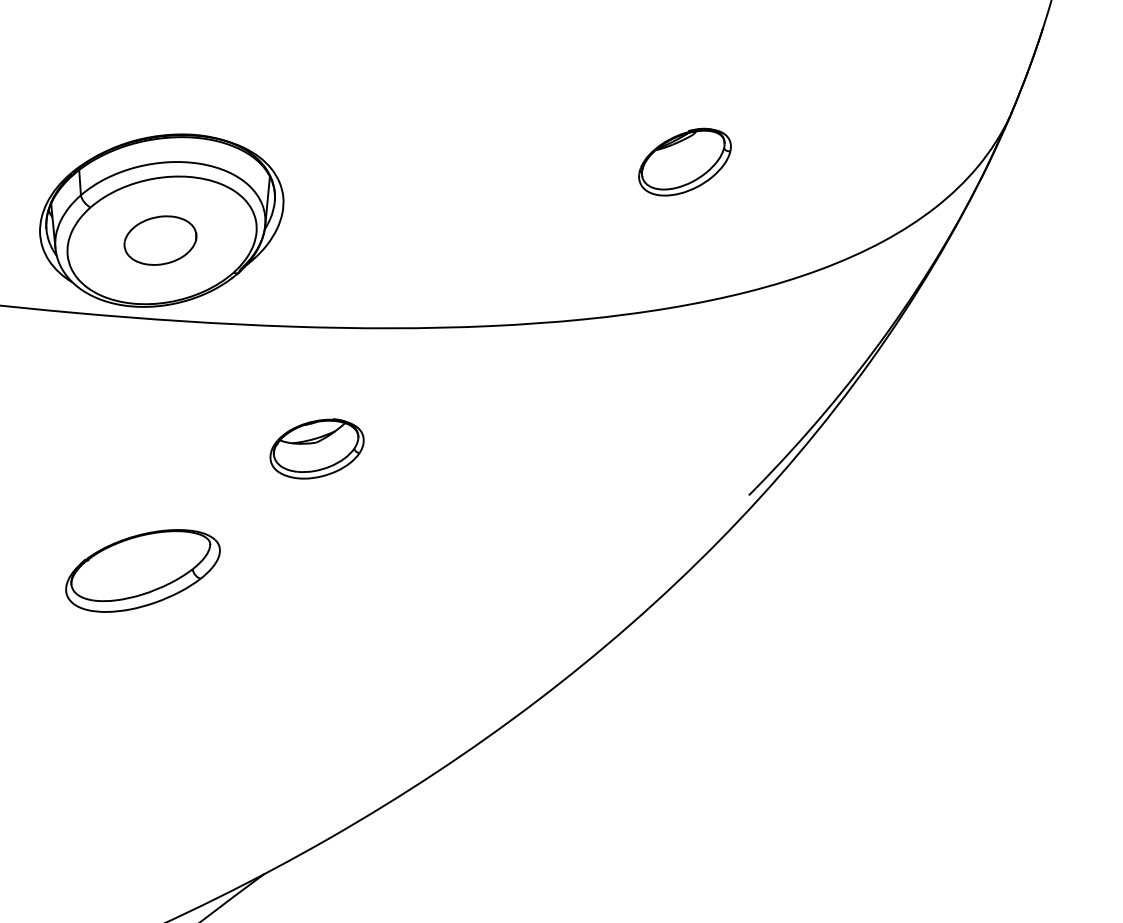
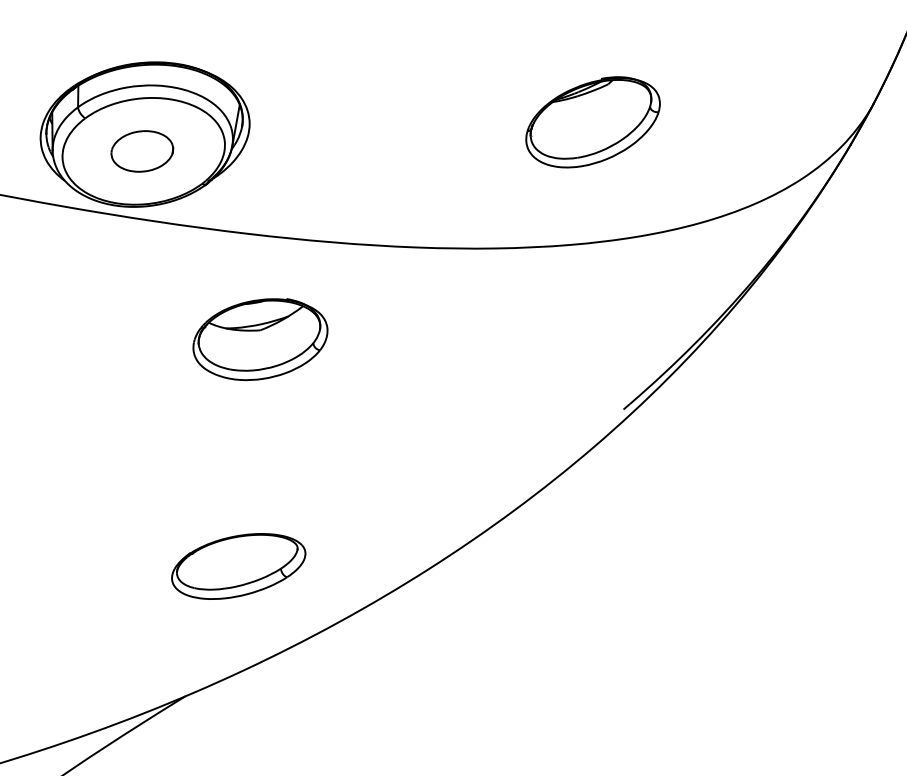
part: (684, 161) -> (592, 121), size x1.67
part: (316, 448) -> (259, 338), size x1.67
part: (142, 570) -> (238, 566), moved

